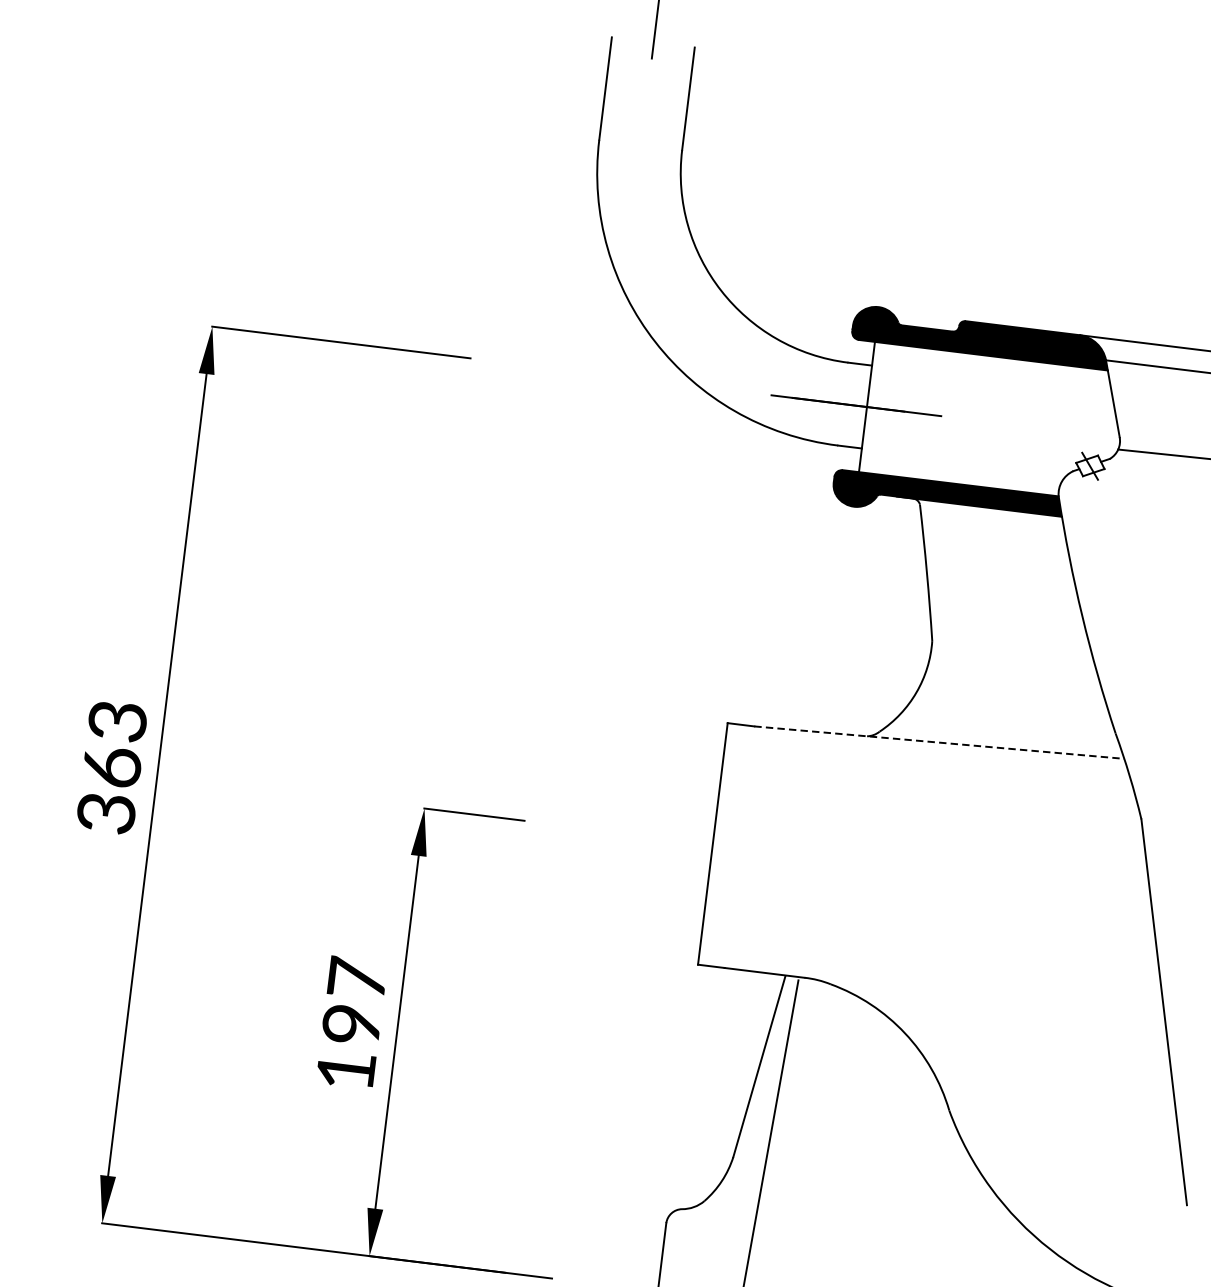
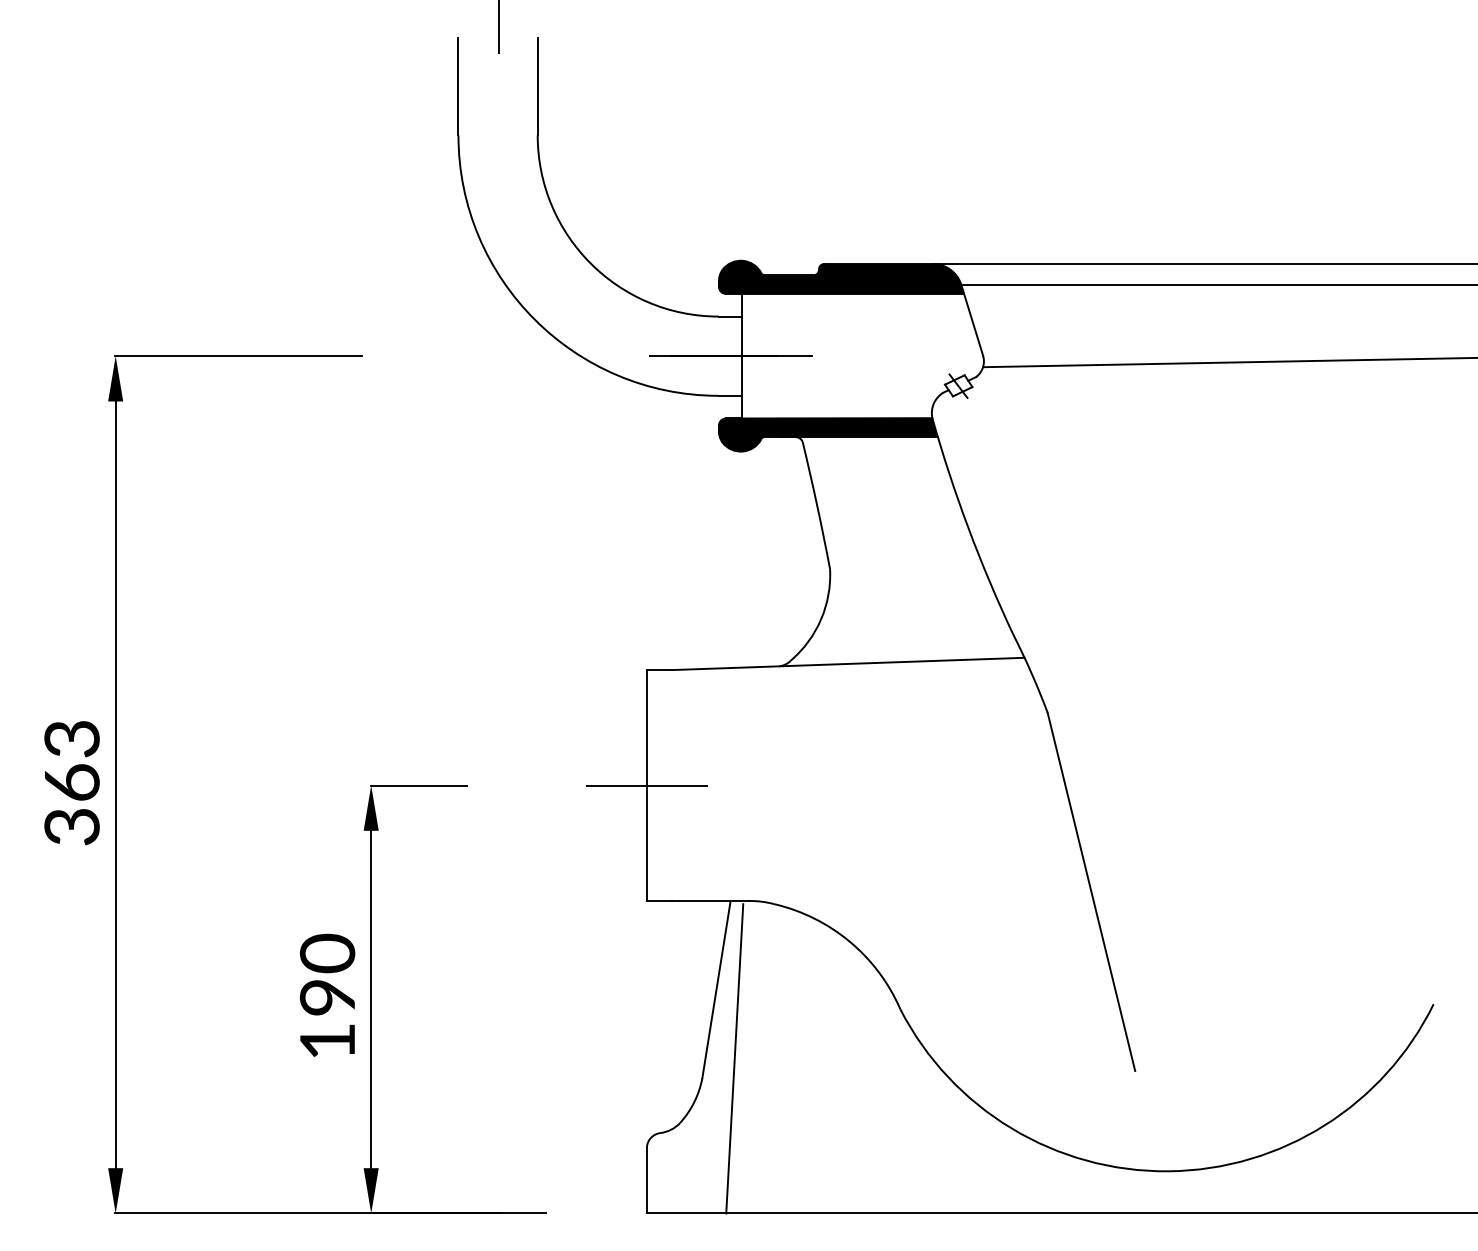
line: (939, 742) -> (848, 663), dashed -> solid
line: (712, 843) -> (646, 785), added
text: (357, 978) -> (327, 953), 197 -> 190

